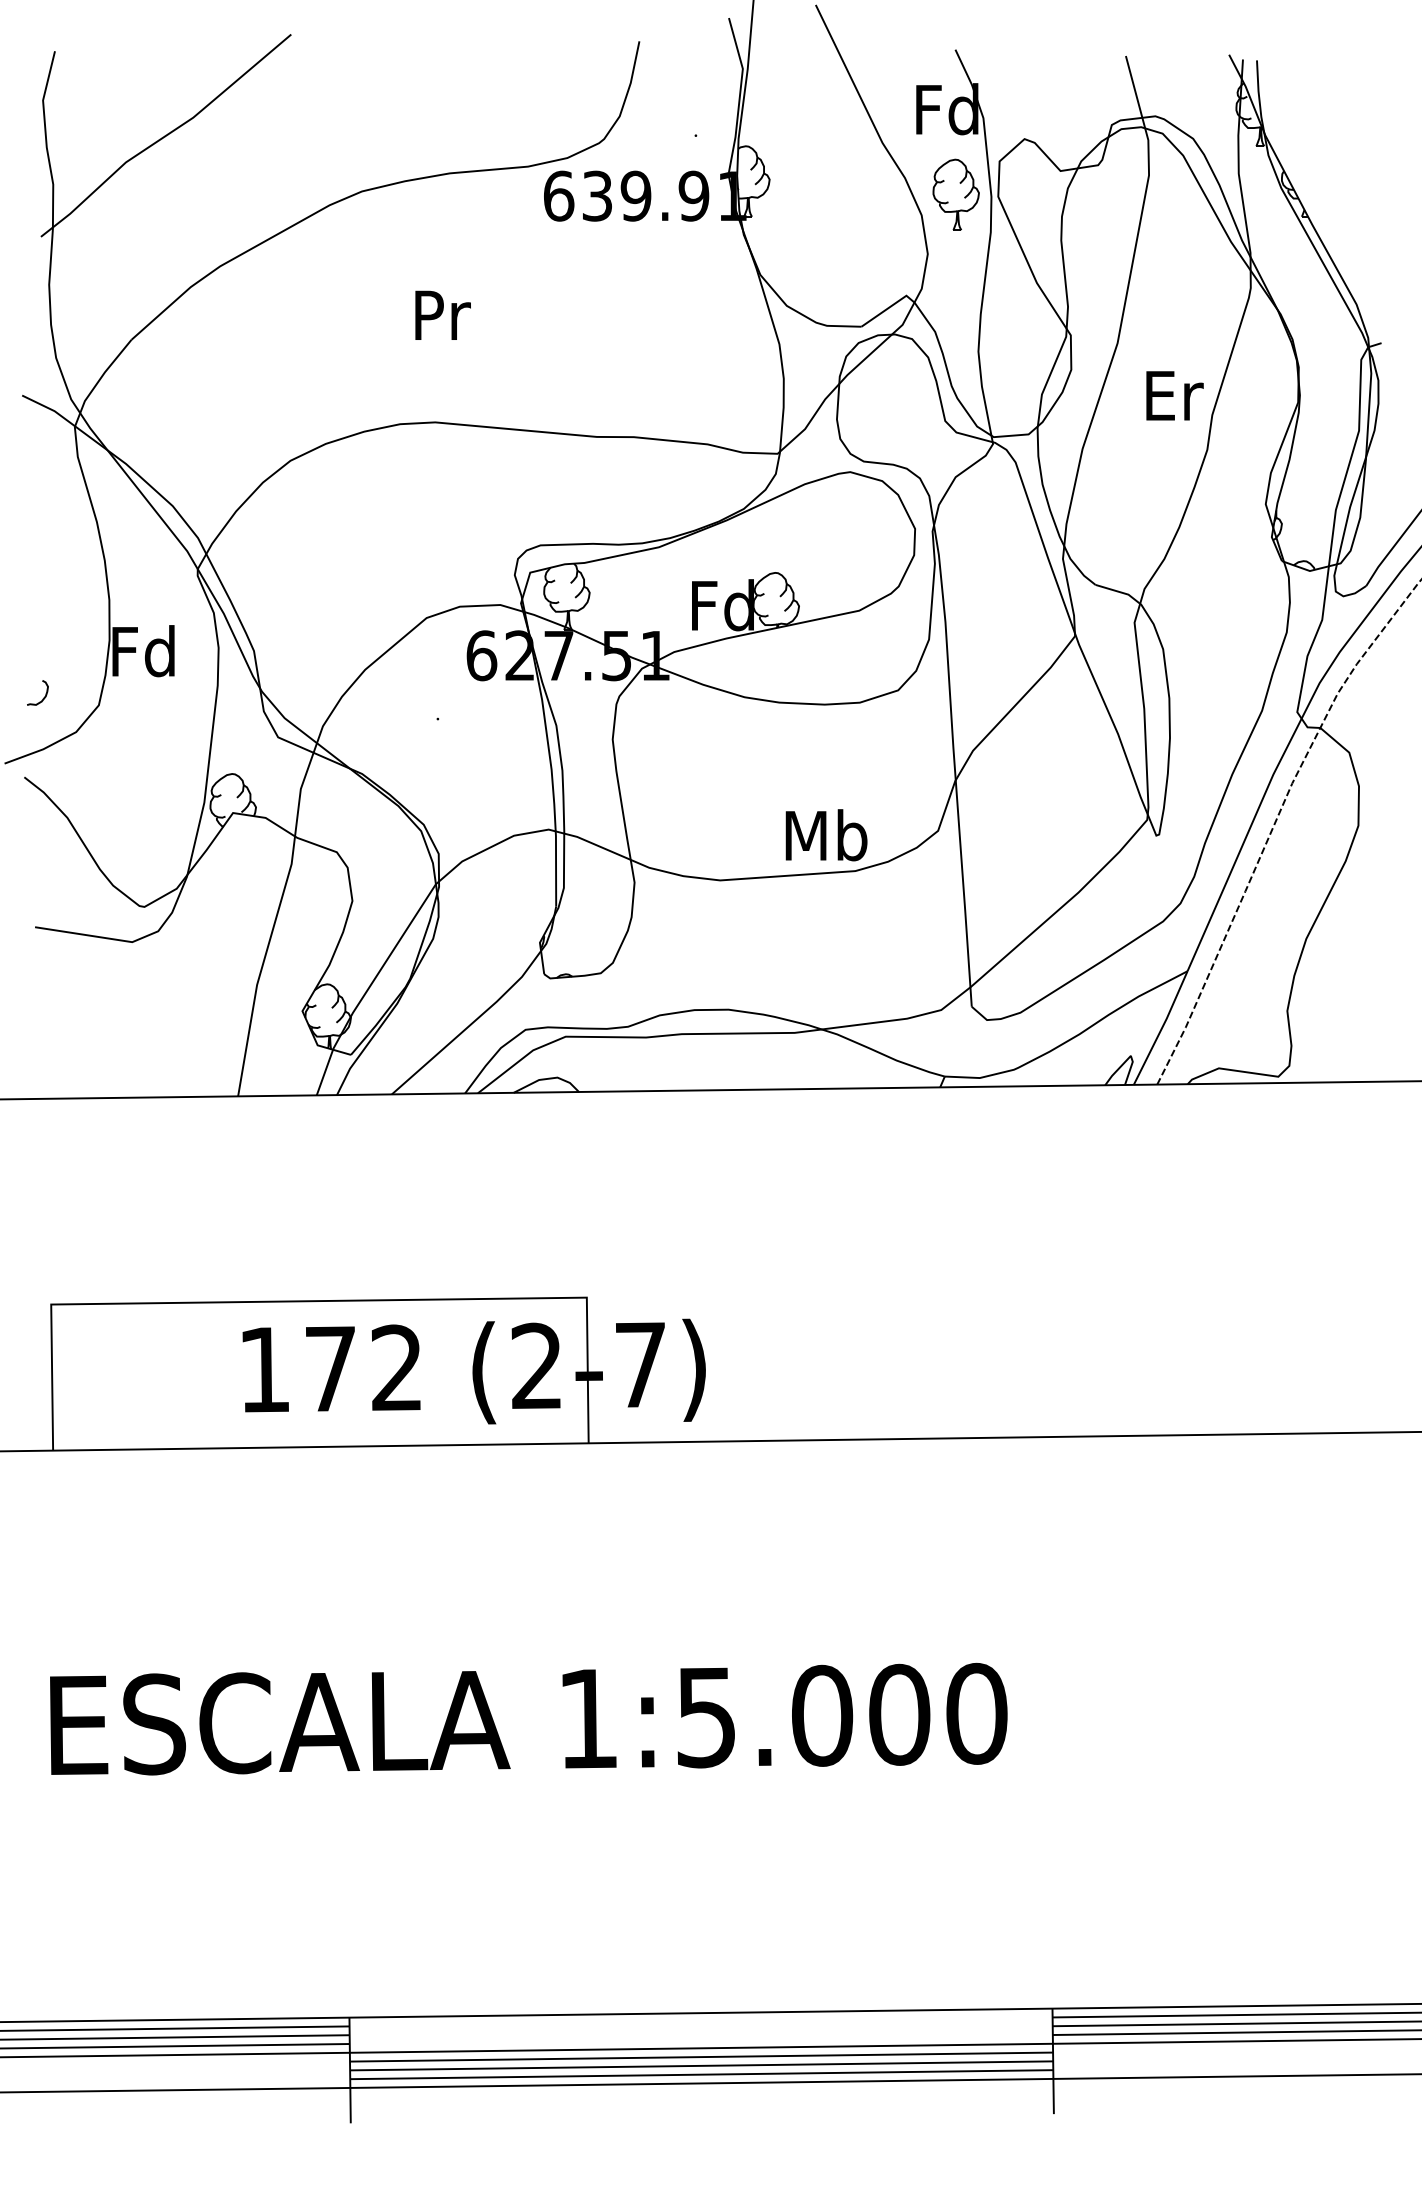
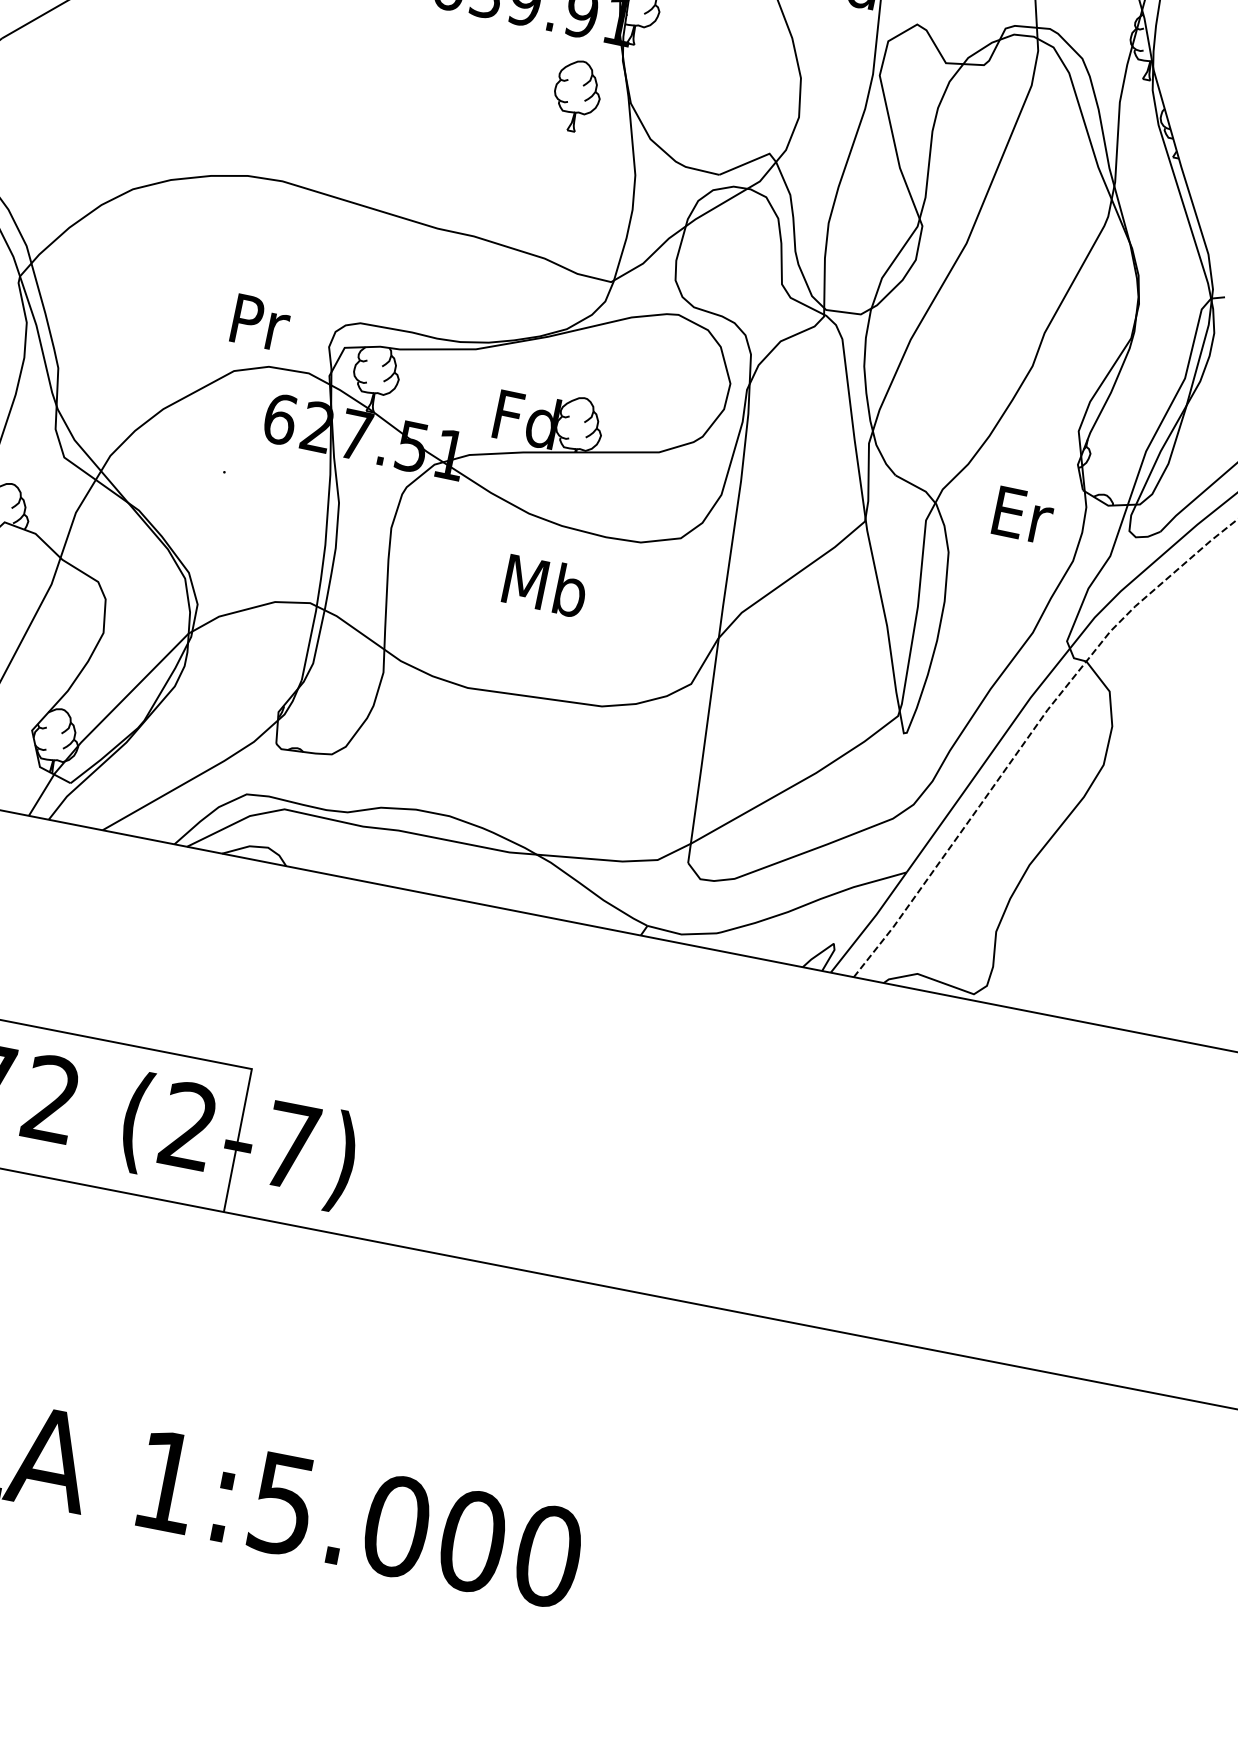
part: (955, 194) -> (576, 95), moved
text: (442, 314) -> (260, 321), moved
text: (1174, 395) -> (1023, 514), moved
text: (826, 835) -> (545, 585), moved

